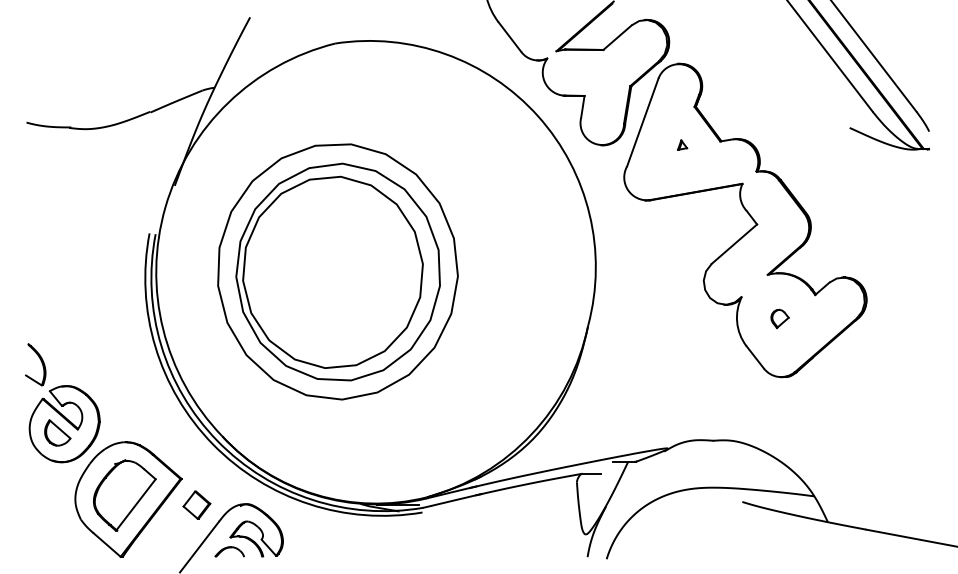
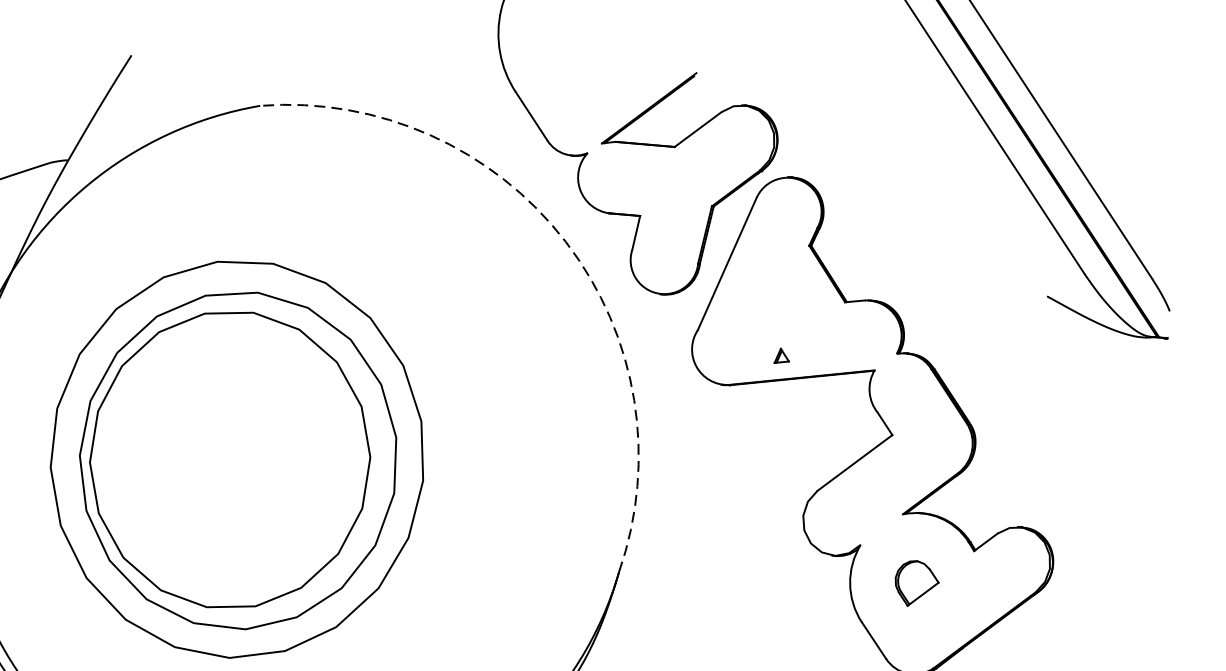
arc: (538, 116) -> (566, 242), solid -> dashed
part: (682, 144) -> (782, 355), moved
part: (779, 318) -> (916, 583), size x1.6

